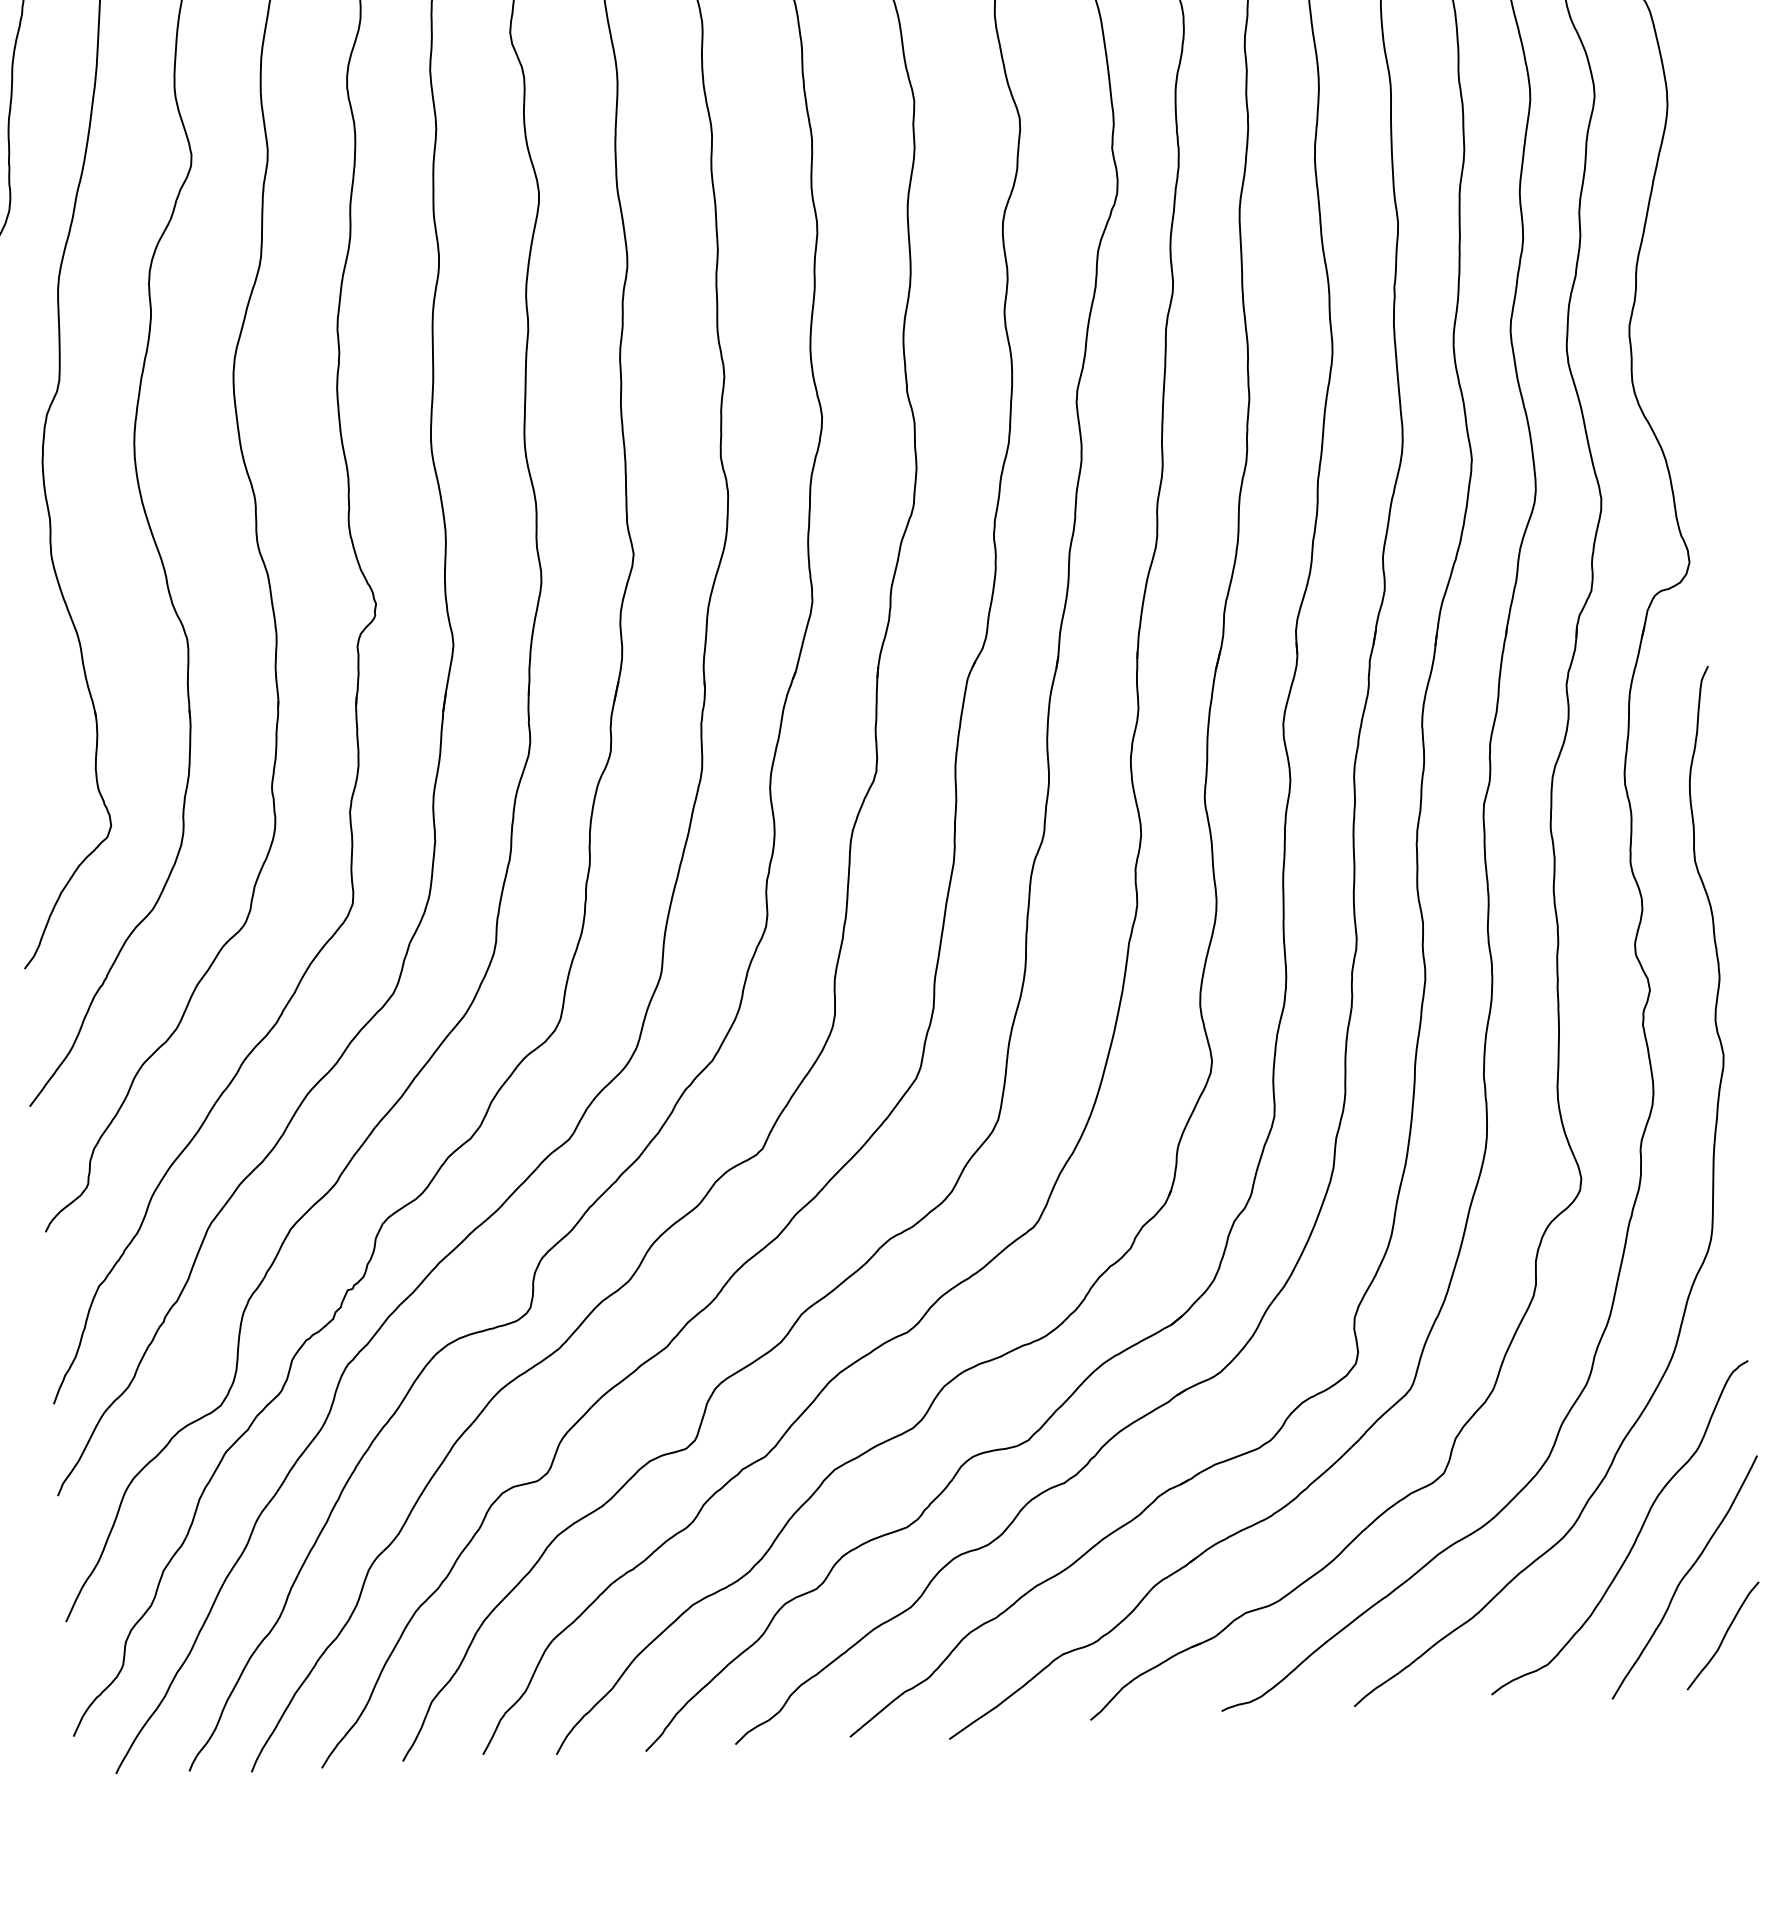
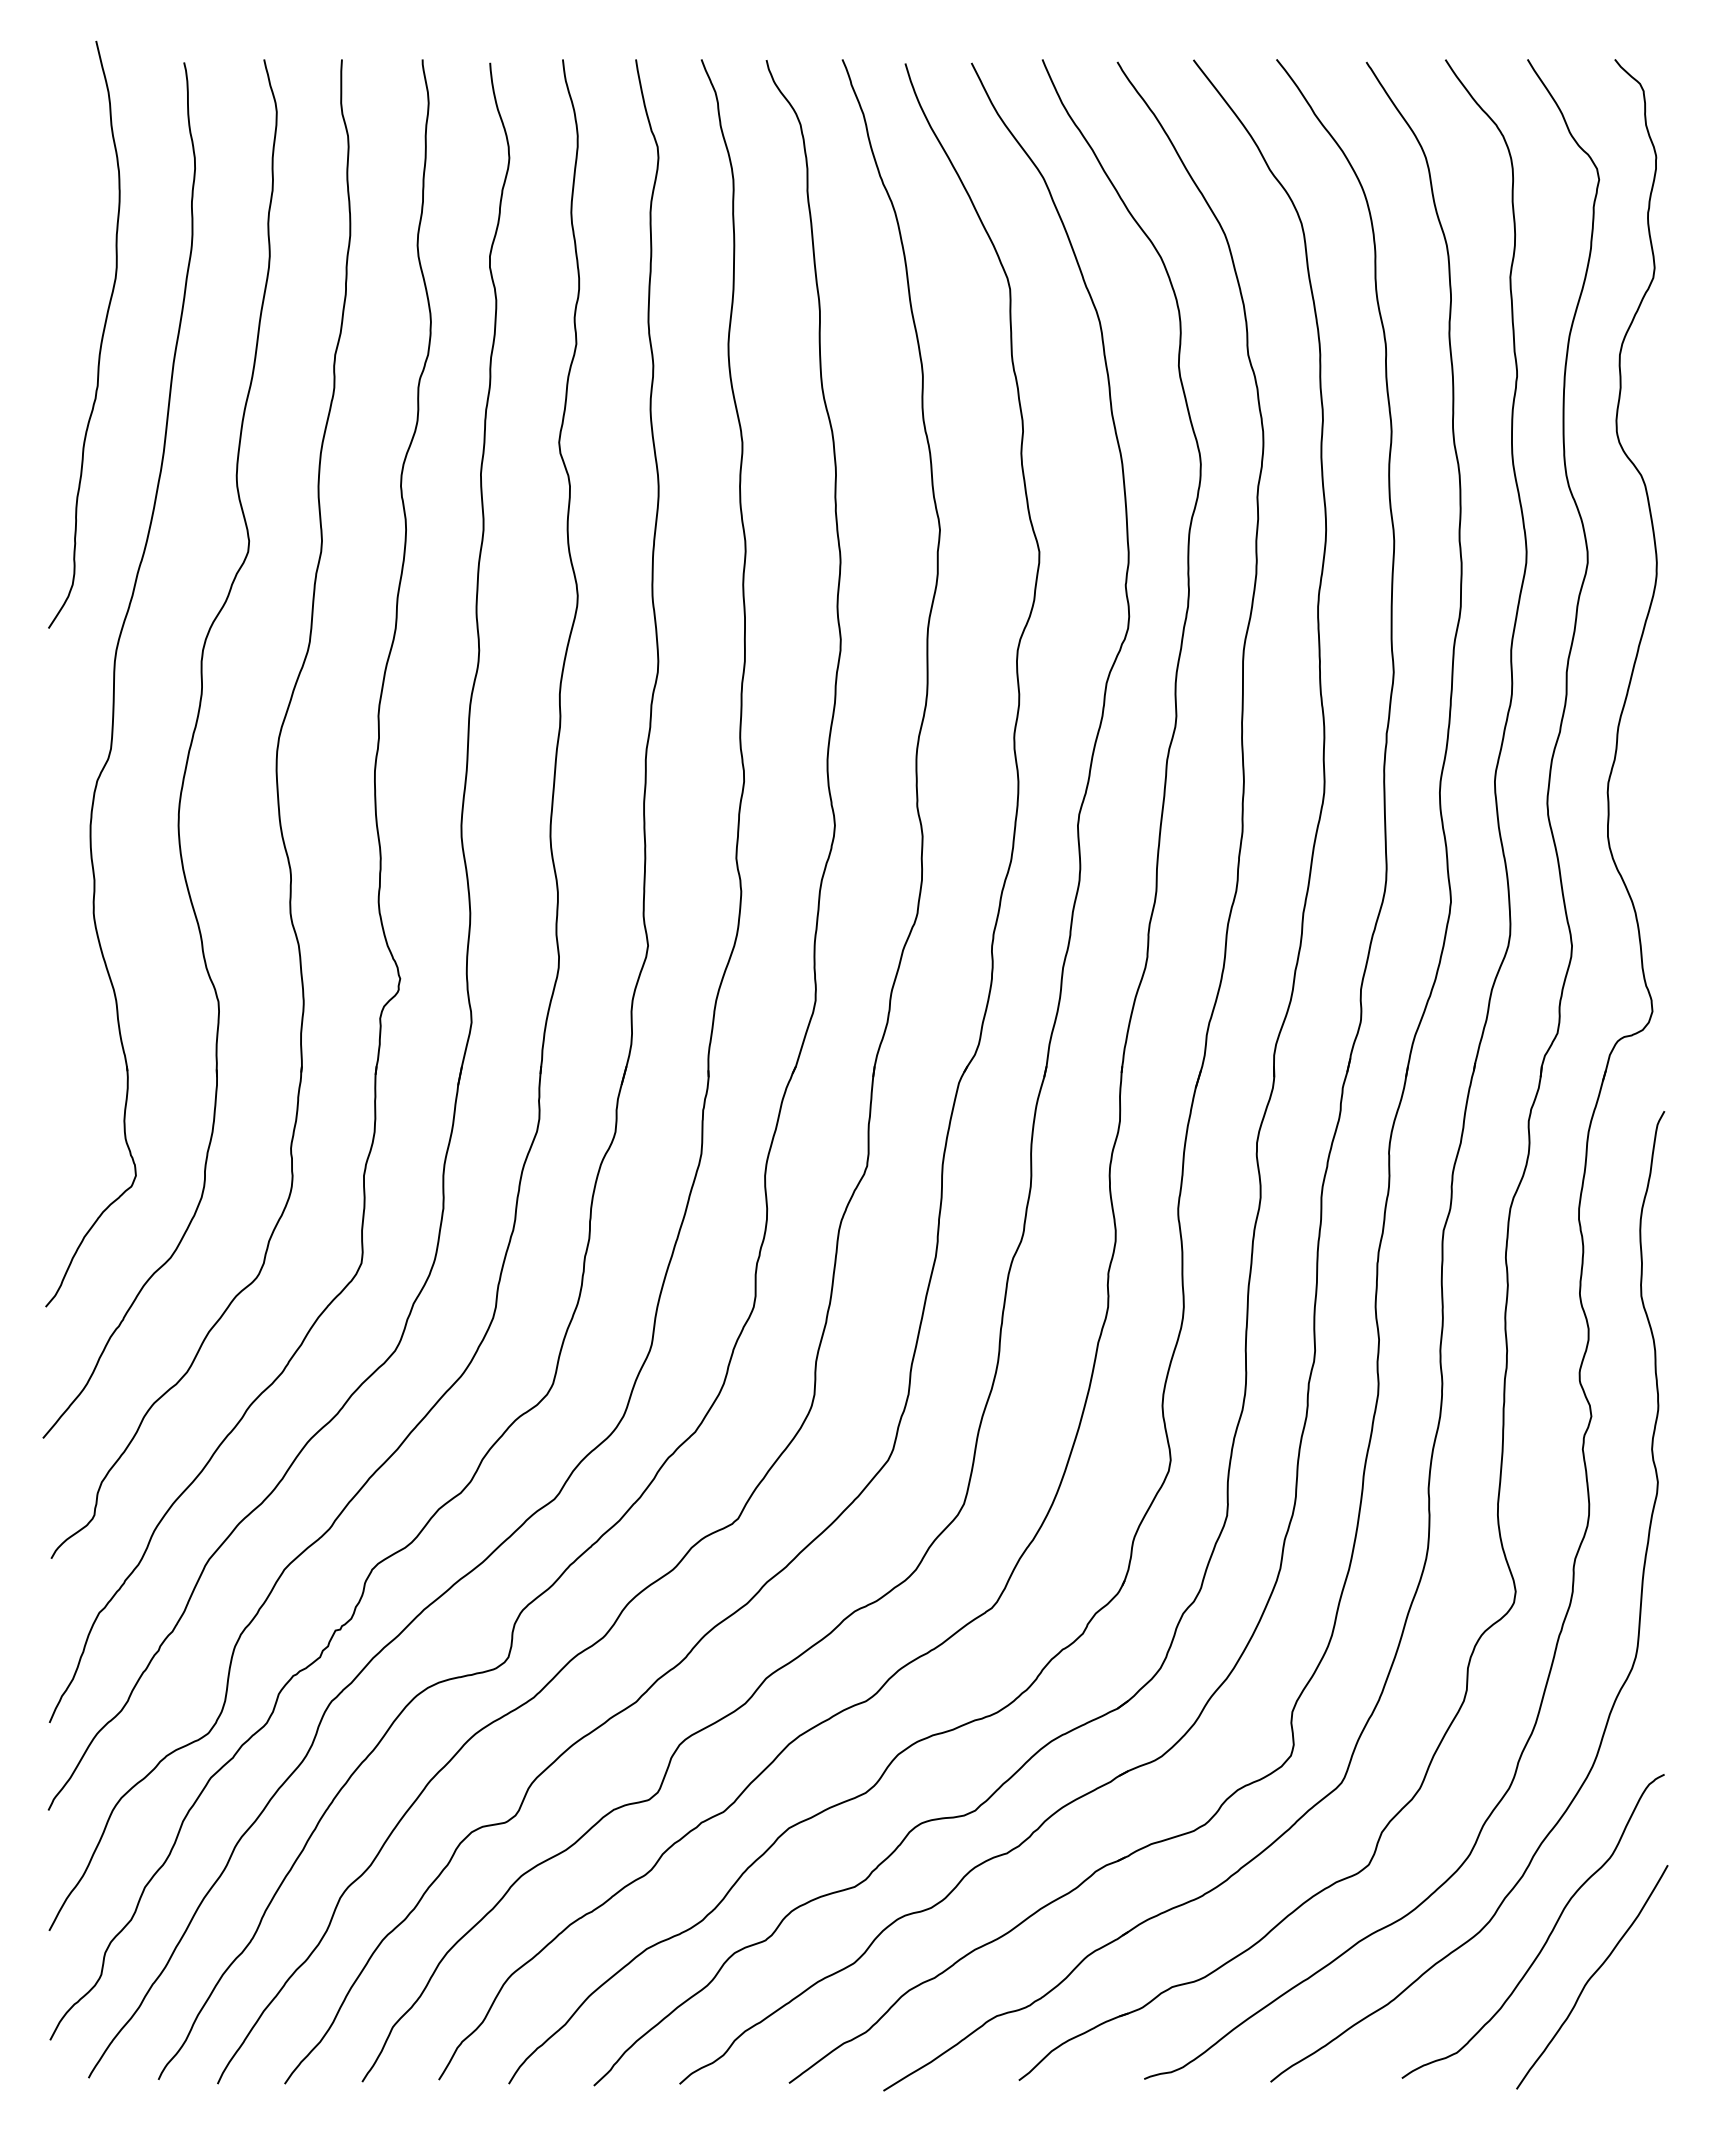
curve: (1724, 1635) -> (1626, 2034), removed

